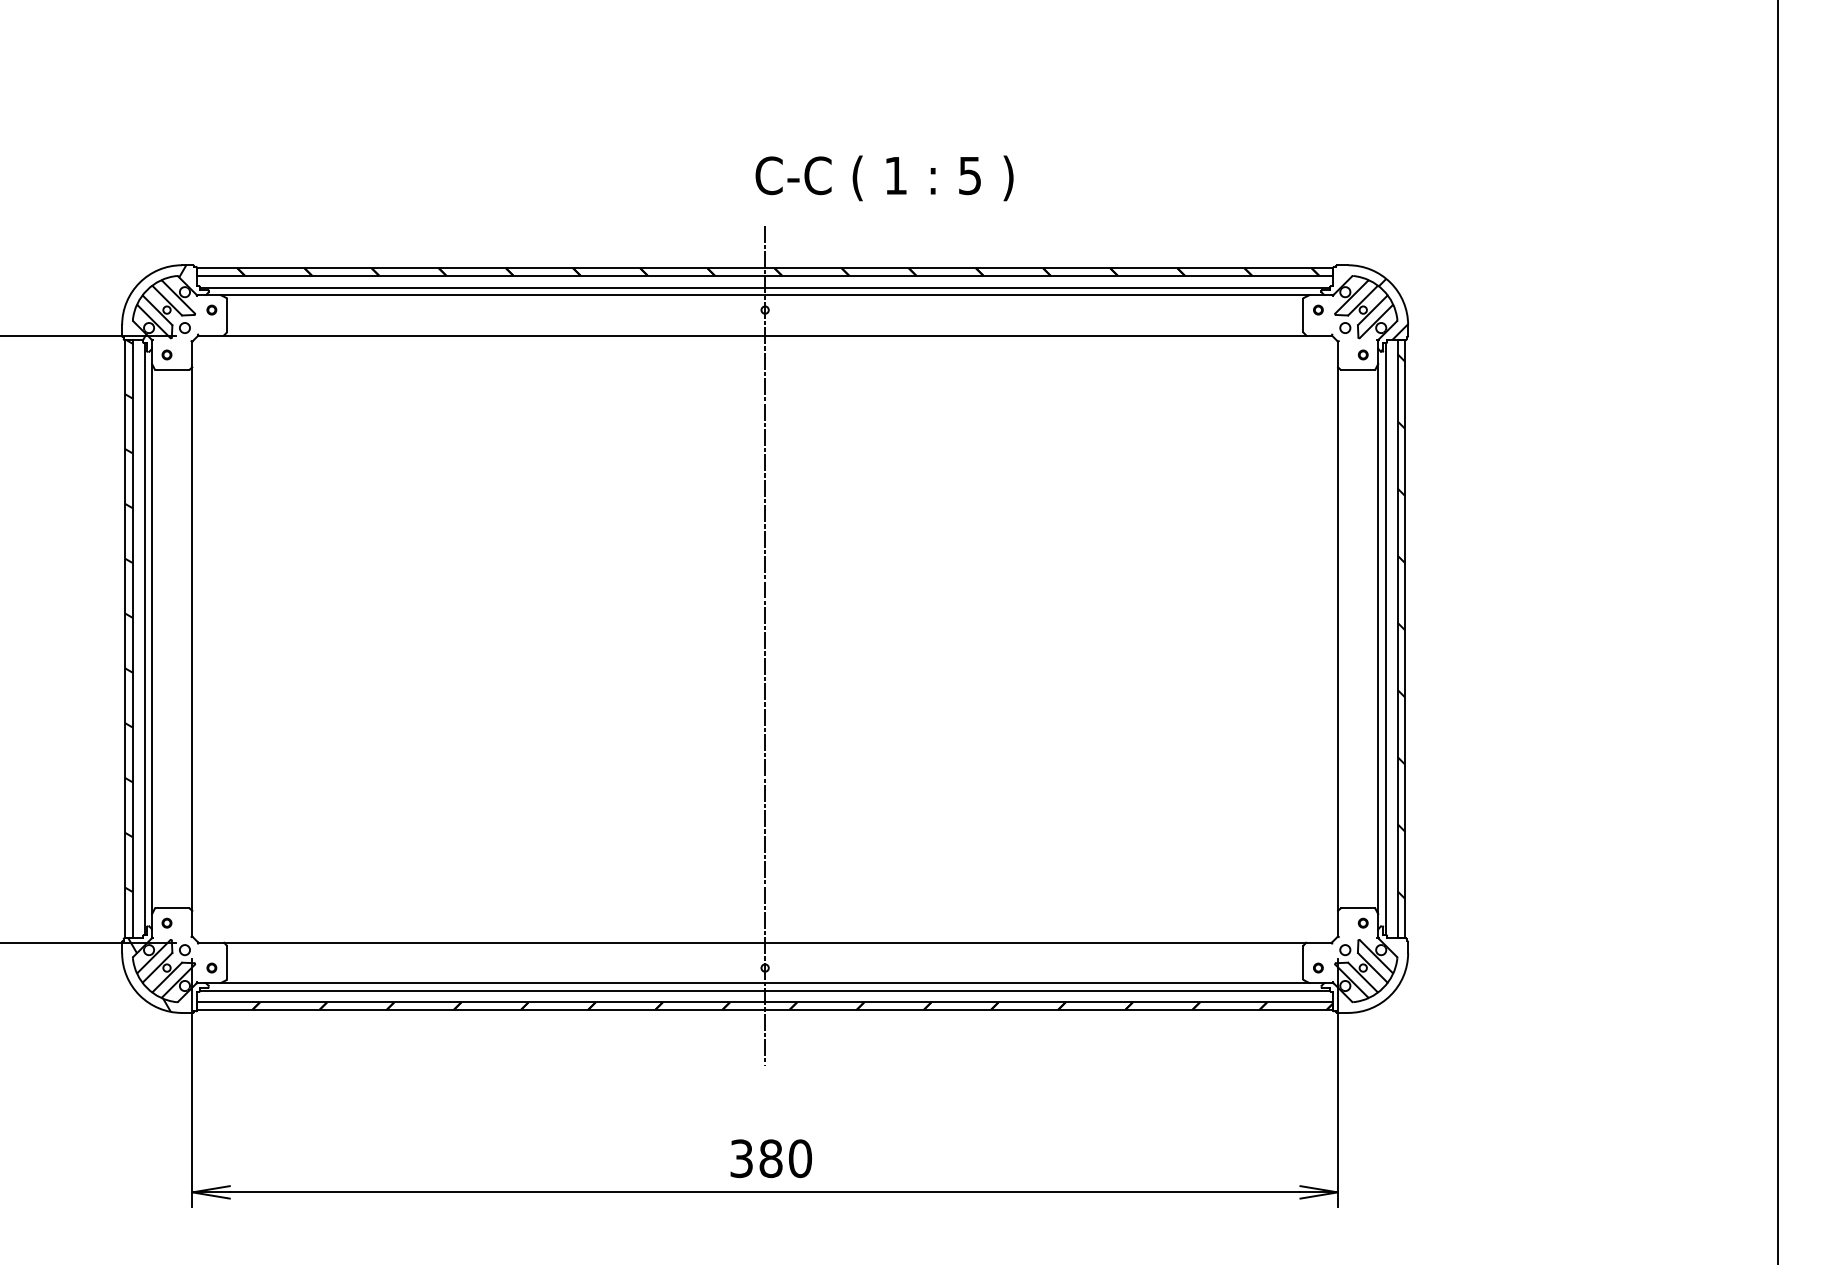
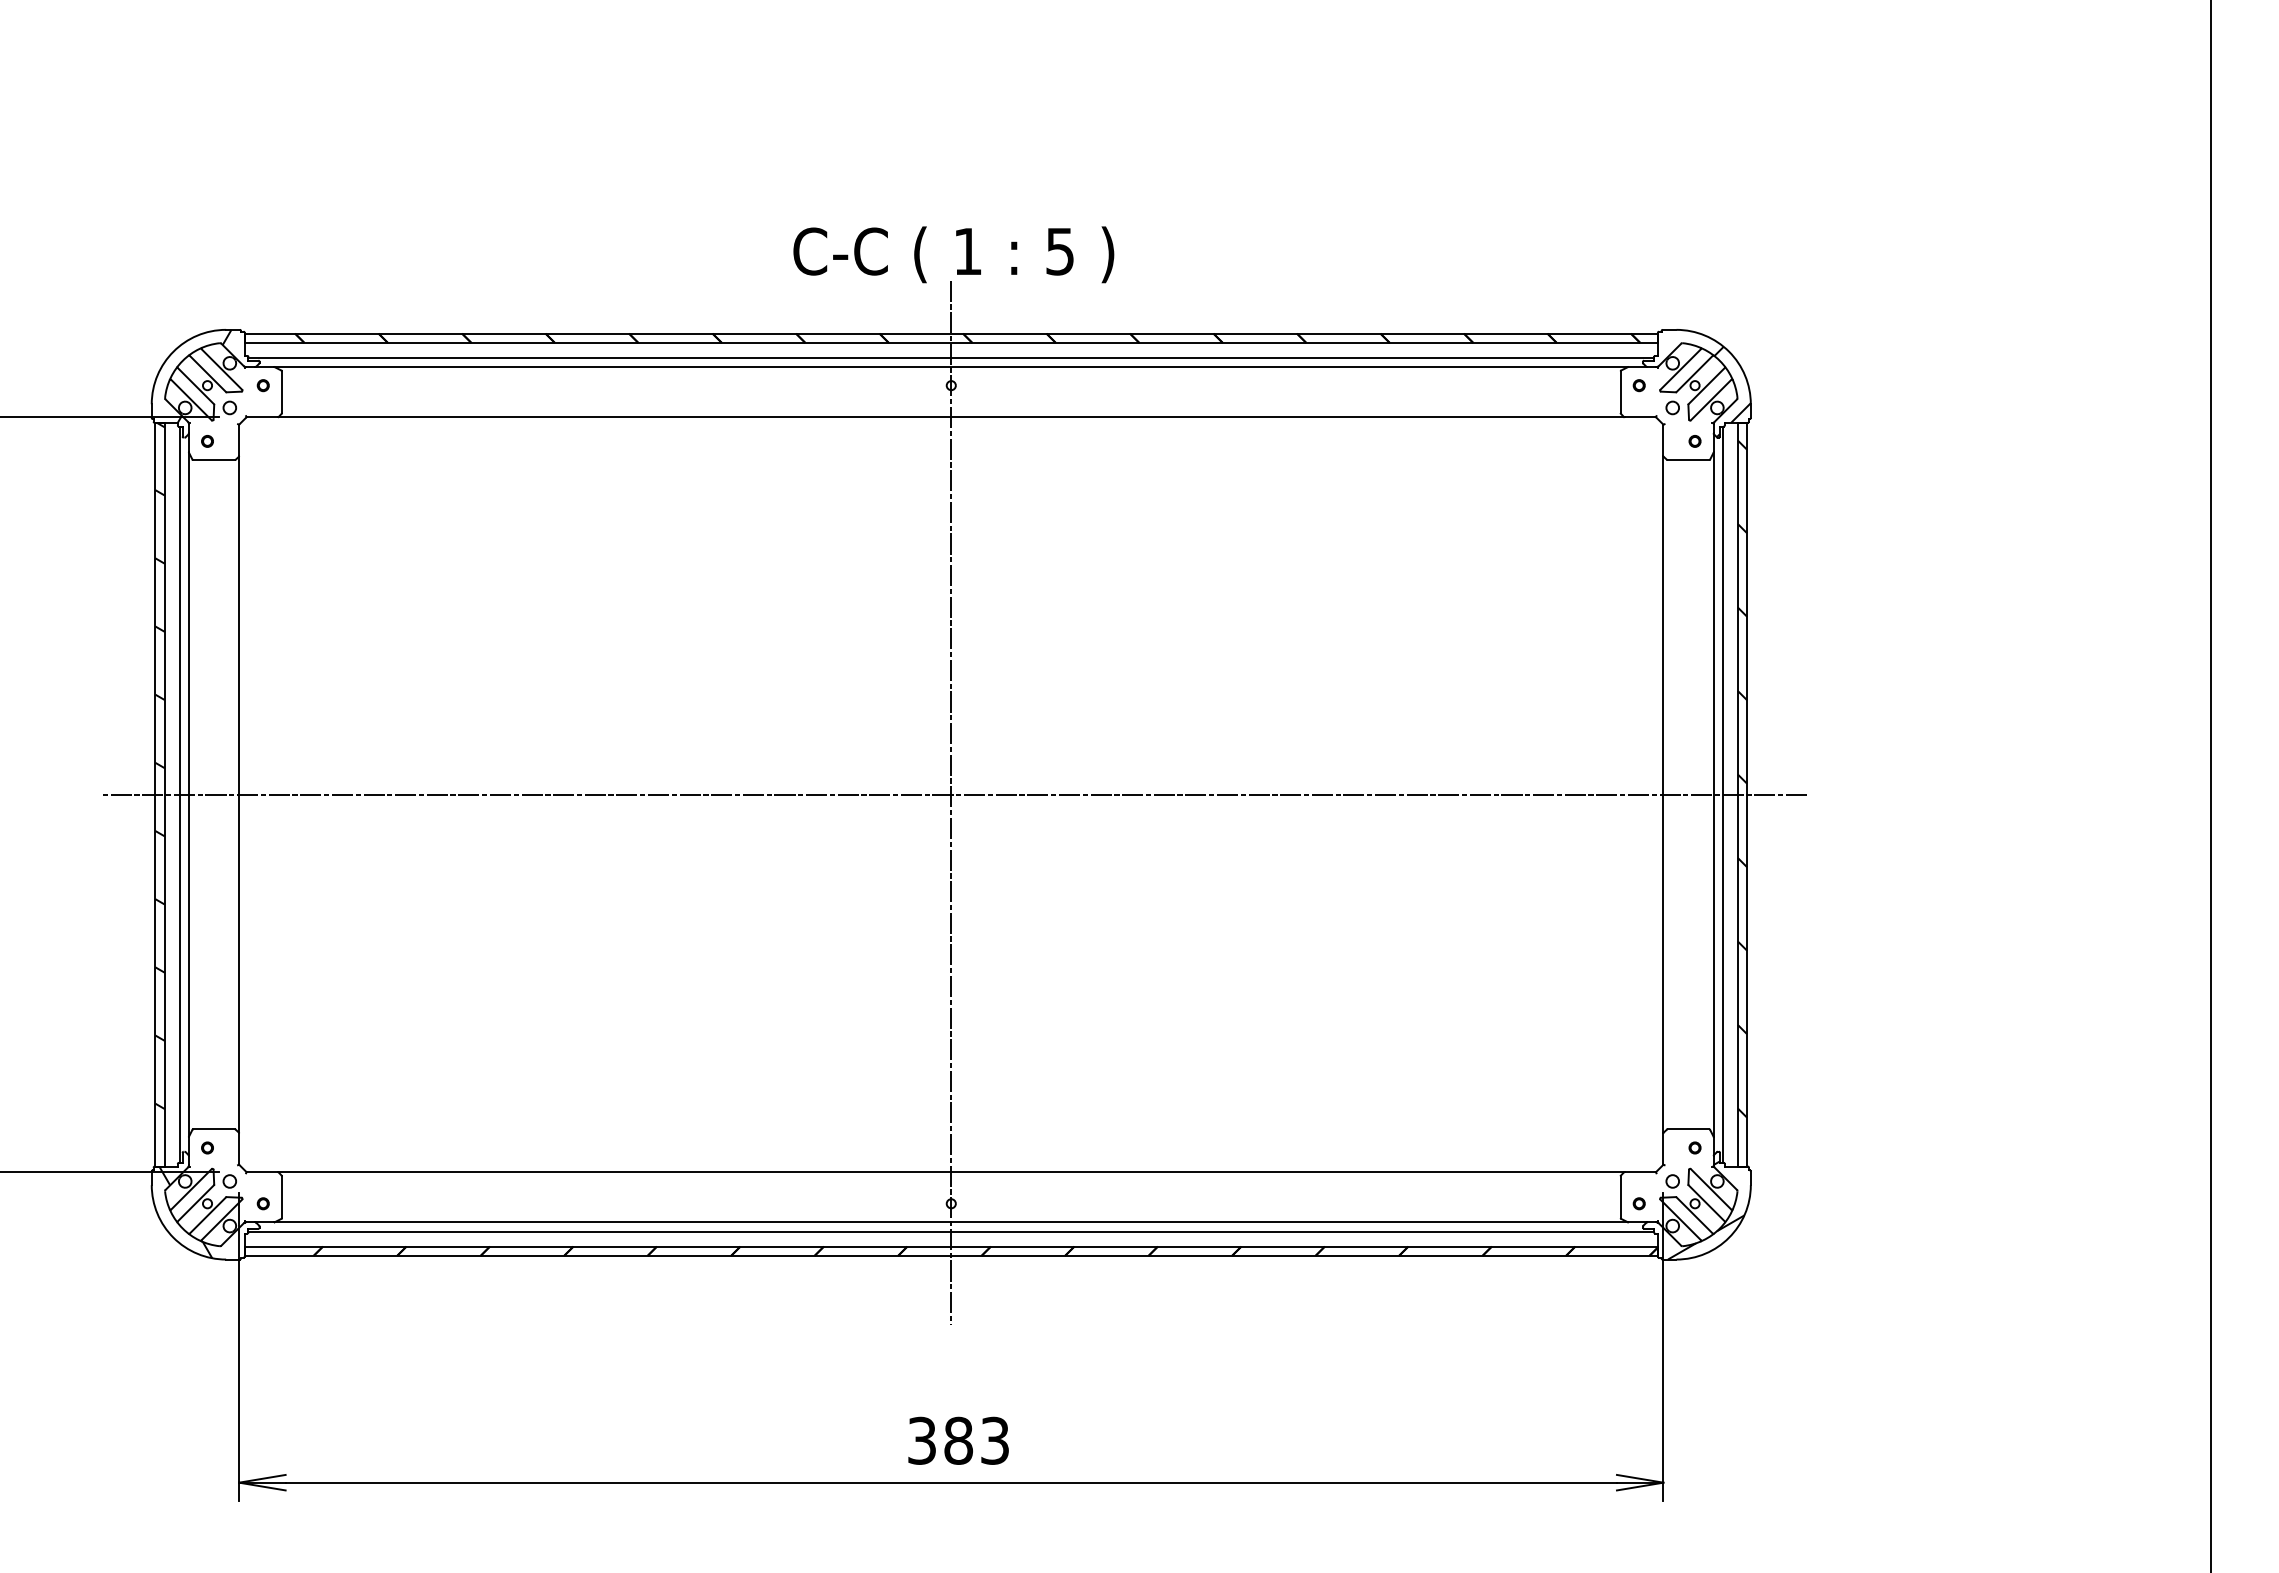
text: (884, 178) -> (953, 254), moved
line: (767, 638) -> (954, 794), added
hatch: (1371, 973) -> (1705, 1210), added
text: (799, 1158) -> (994, 1440), 380 -> 383

